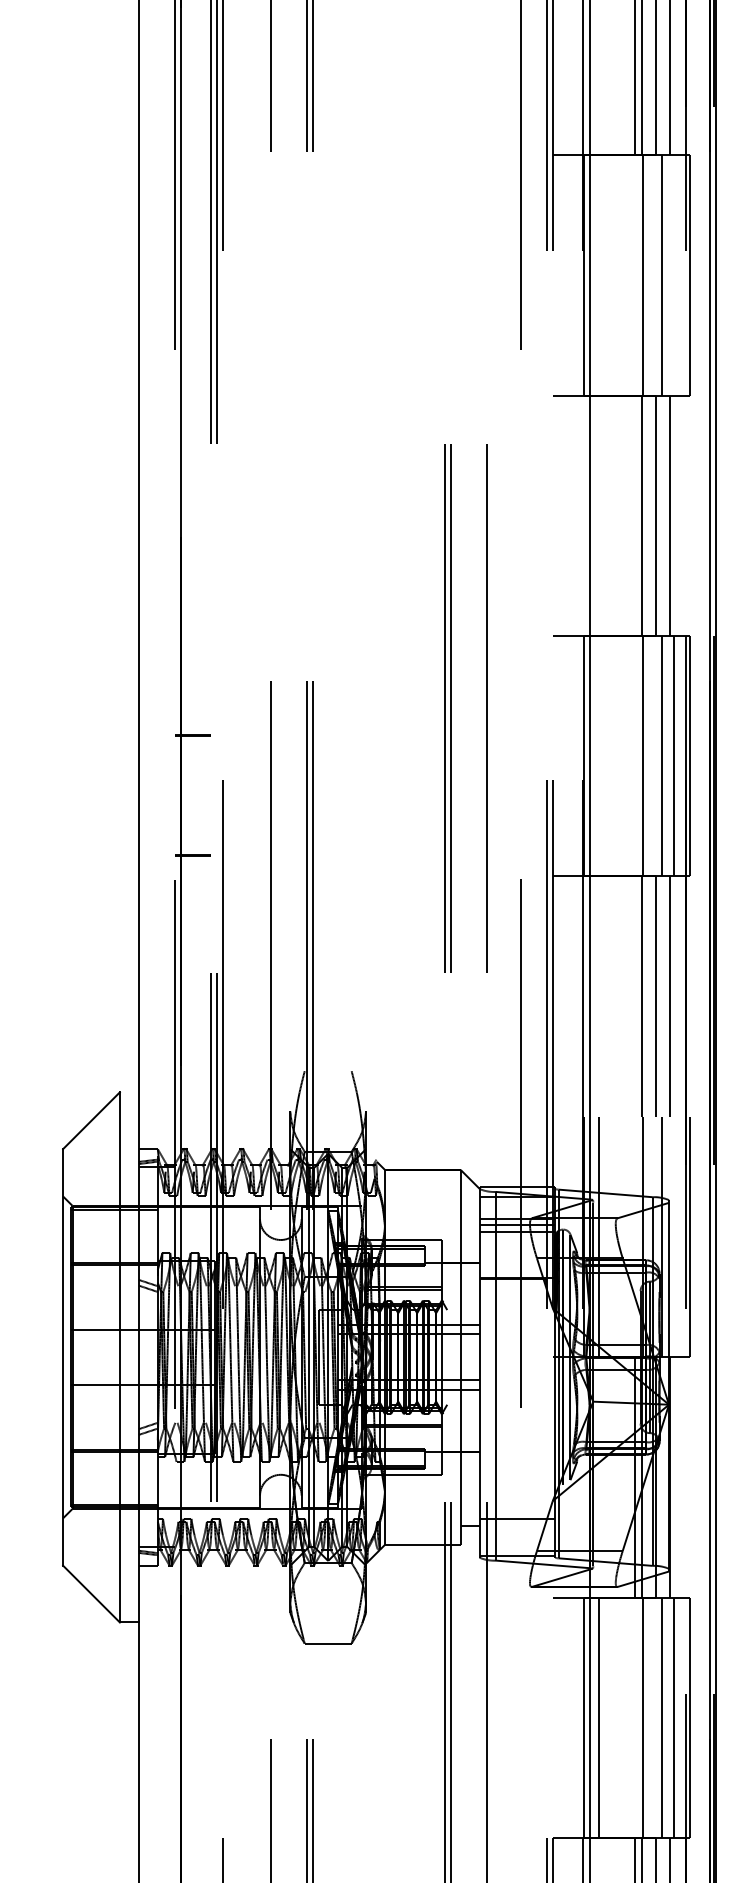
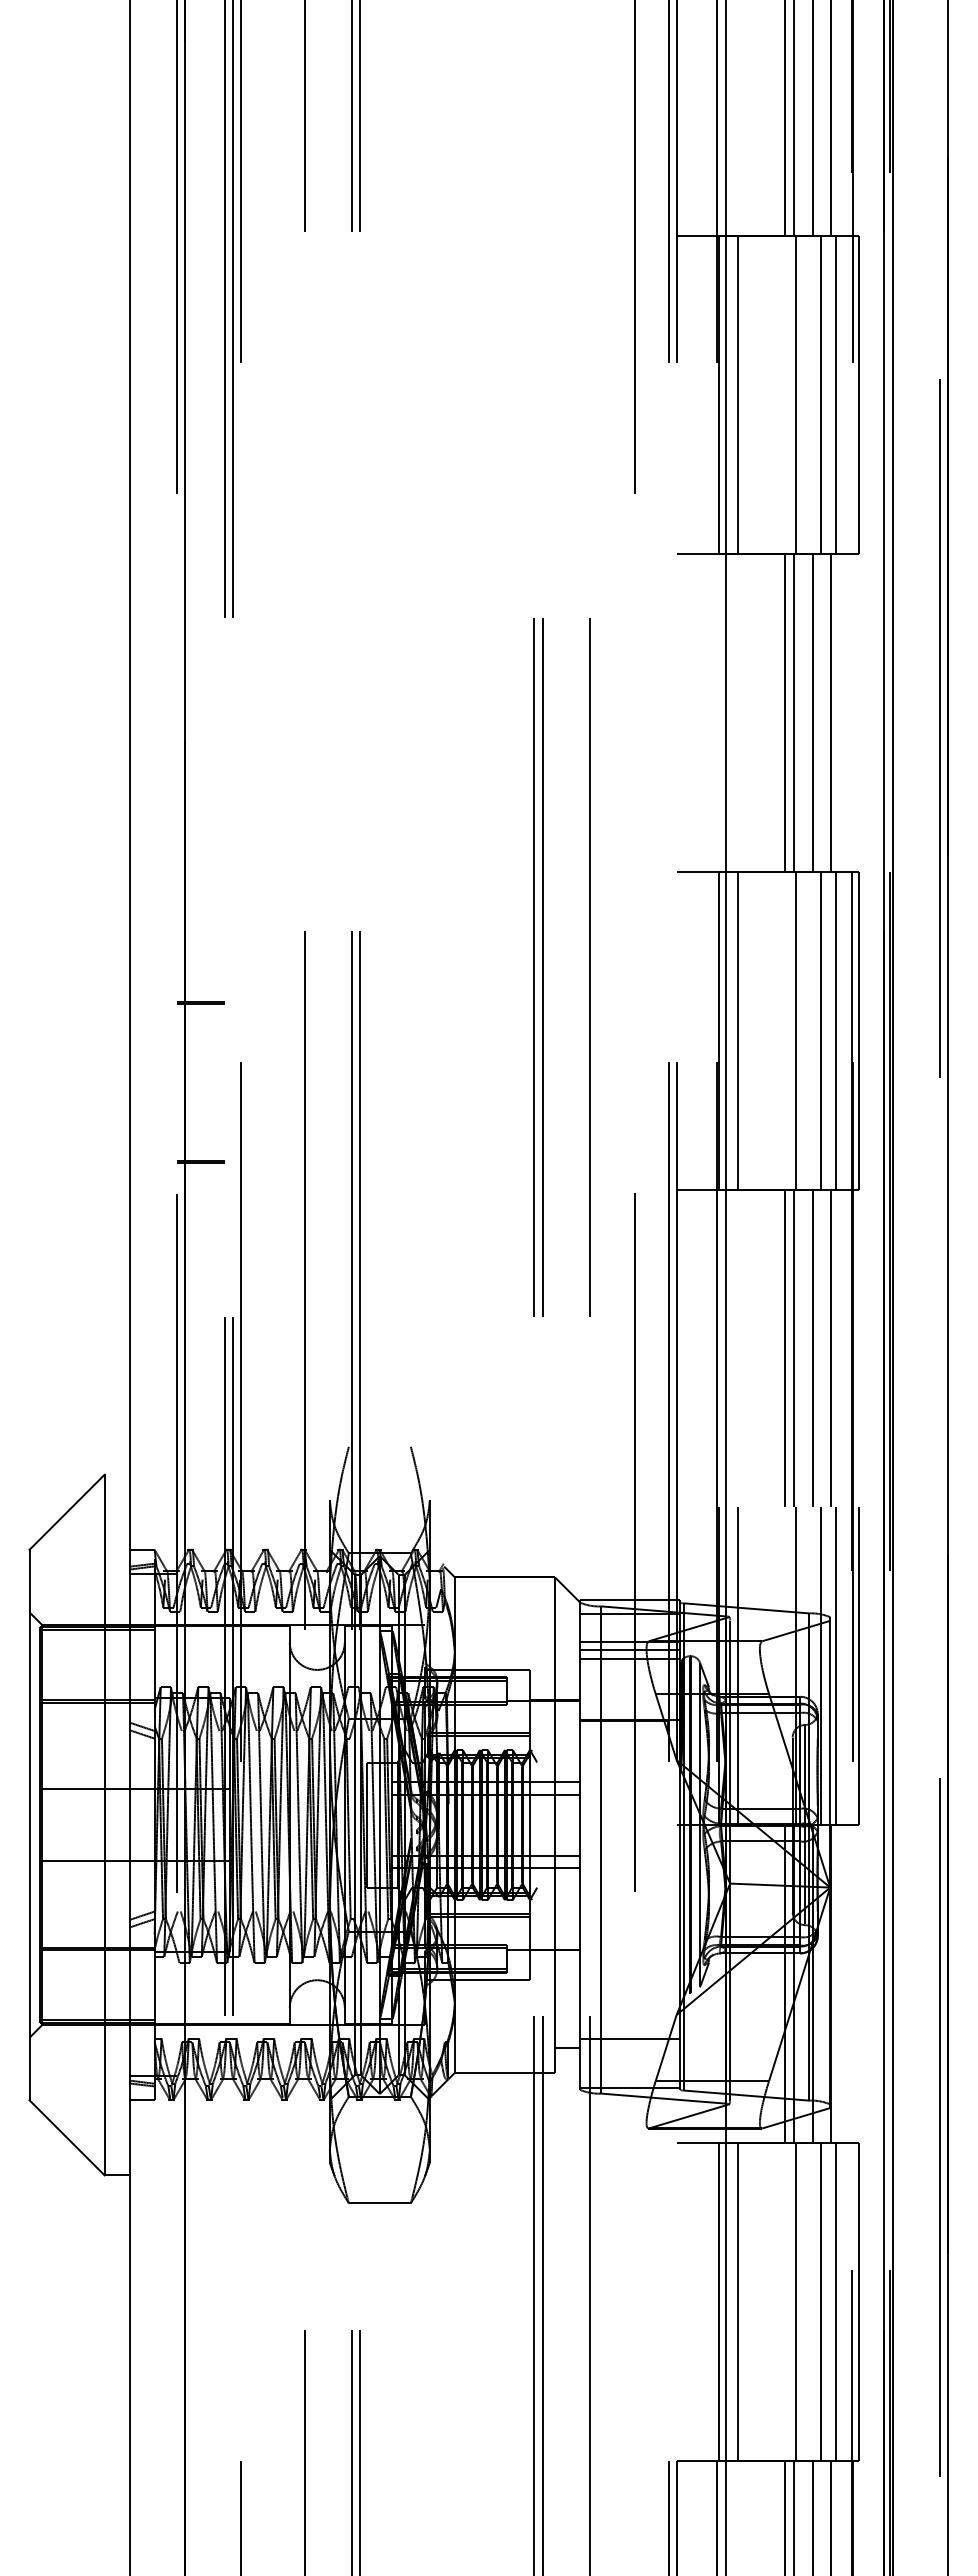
line: (598, 274) -> (737, 394), added
line: (673, 274) -> (836, 394), added
line: (634, 515) -> (784, 712), added
line: (598, 756) -> (737, 1030), added
line: (634, 996) -> (784, 1348), added
line: (673, 1237) -> (836, 1666), added

